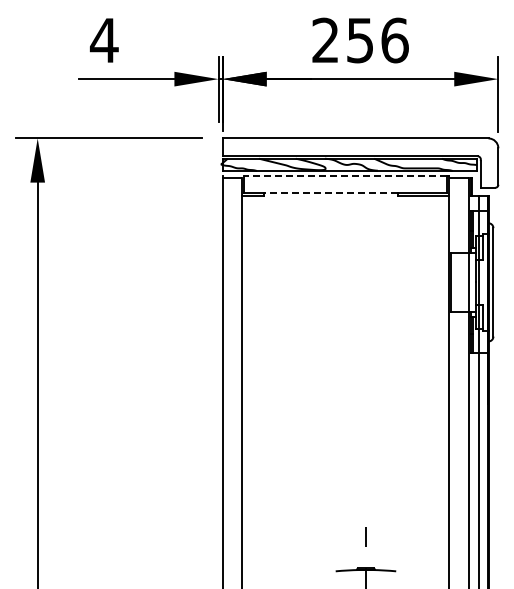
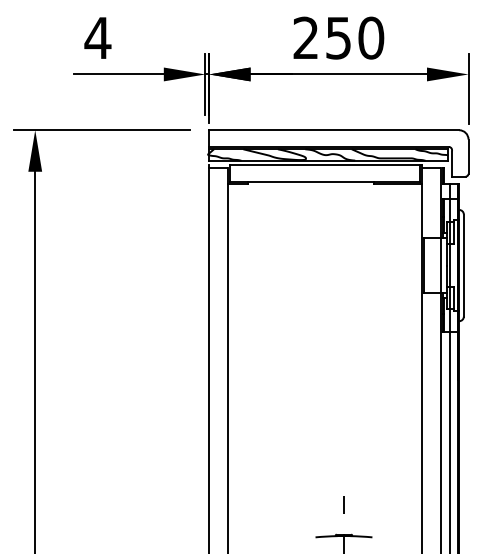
text: (394, 40) -> (370, 38), 256 -> 250
line: (345, 175) -> (324, 165), dashed -> solid
line: (330, 193) -> (310, 182), dashed -> solid

